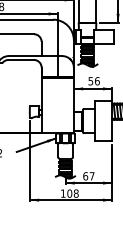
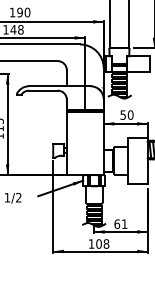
text: (97, 80) -> (130, 114), 56 -> 50
text: (91, 175) -> (124, 223), 67 -> 61

